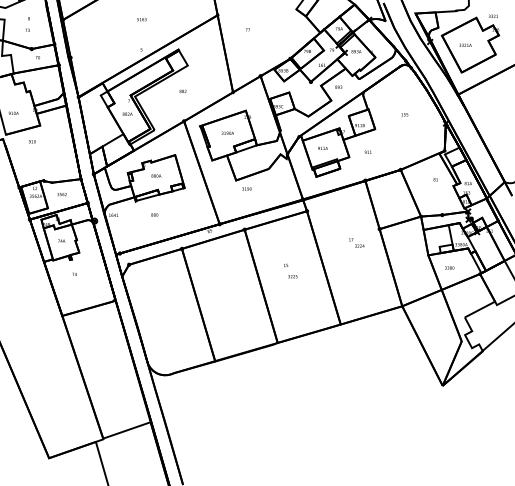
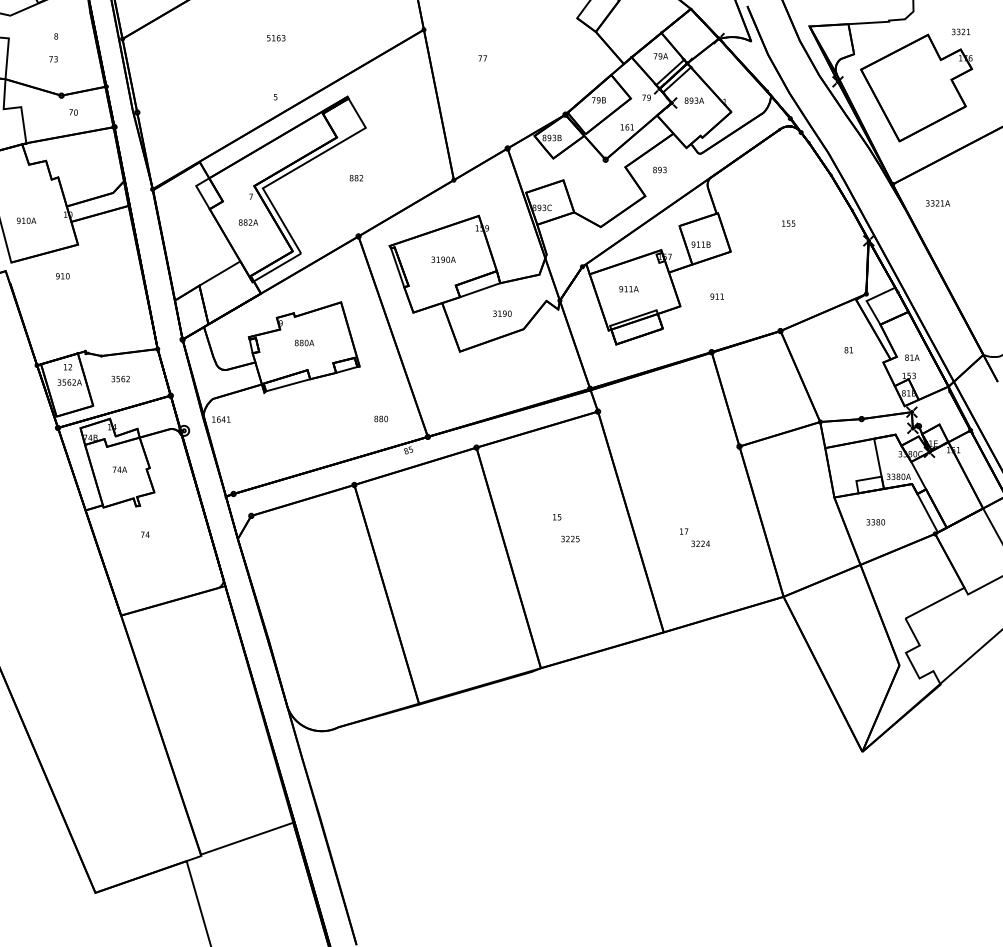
text: (465, 44) -> (937, 201), moved
text: (246, 188) -> (501, 312), moved
text: (154, 214) -> (380, 417), moved
text: (356, 242) -> (694, 536), moved

